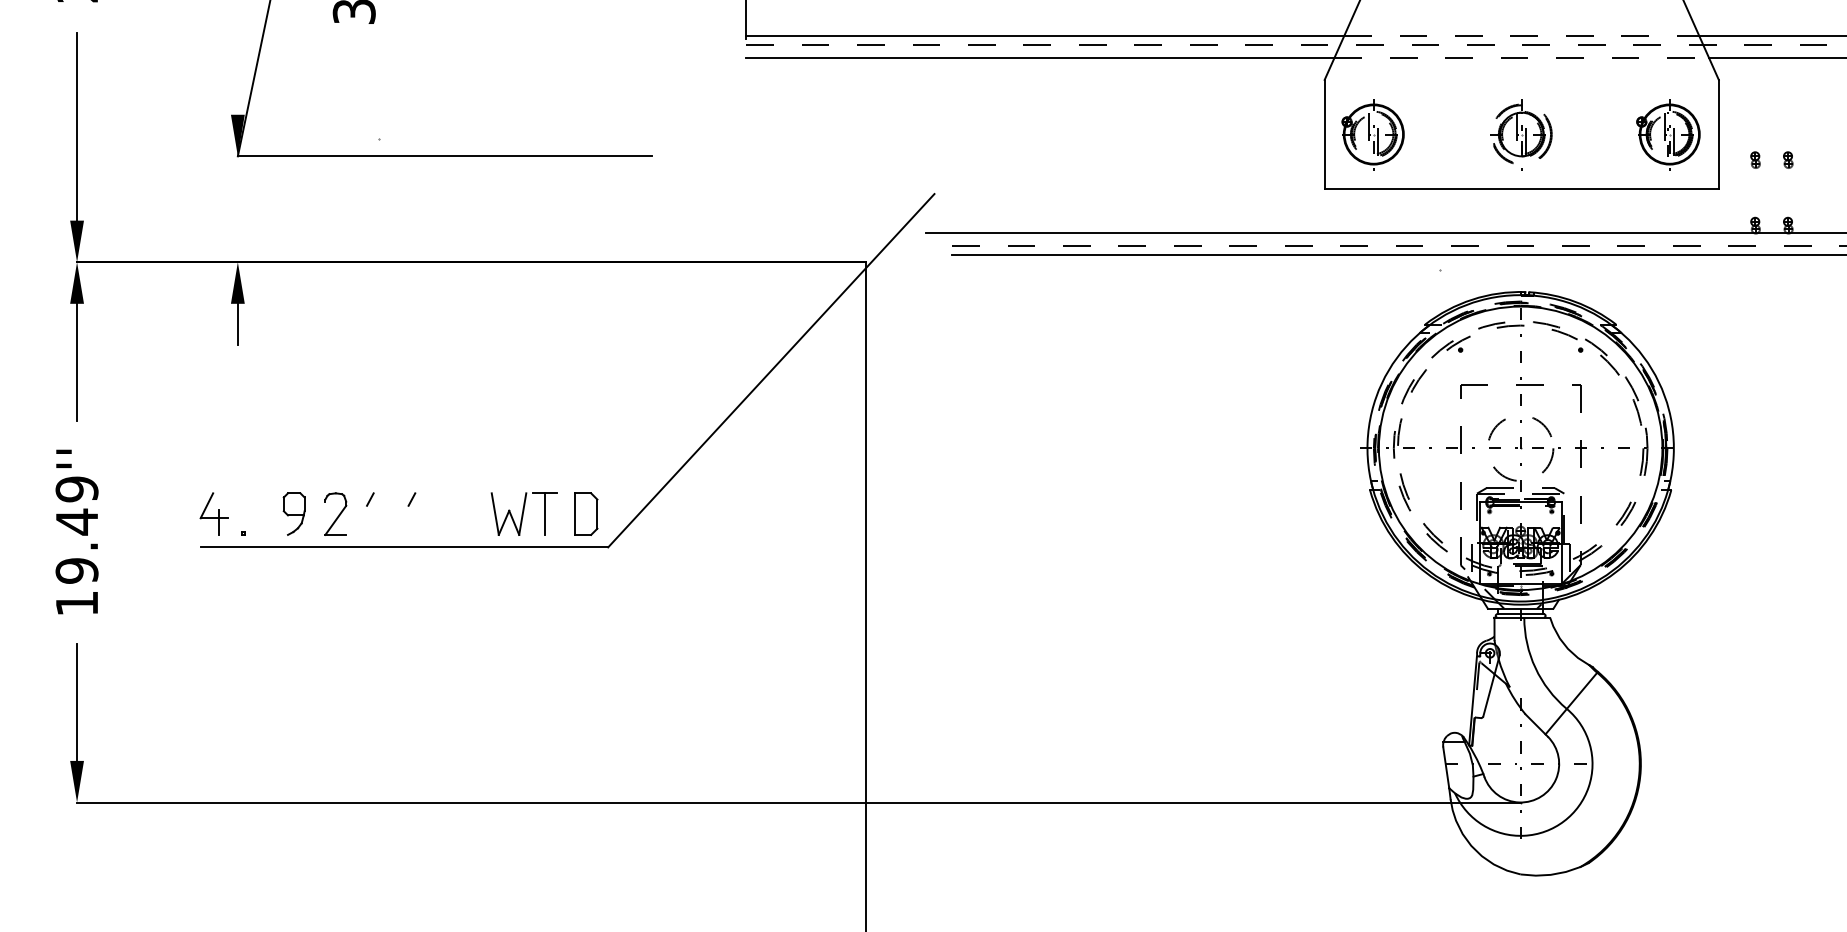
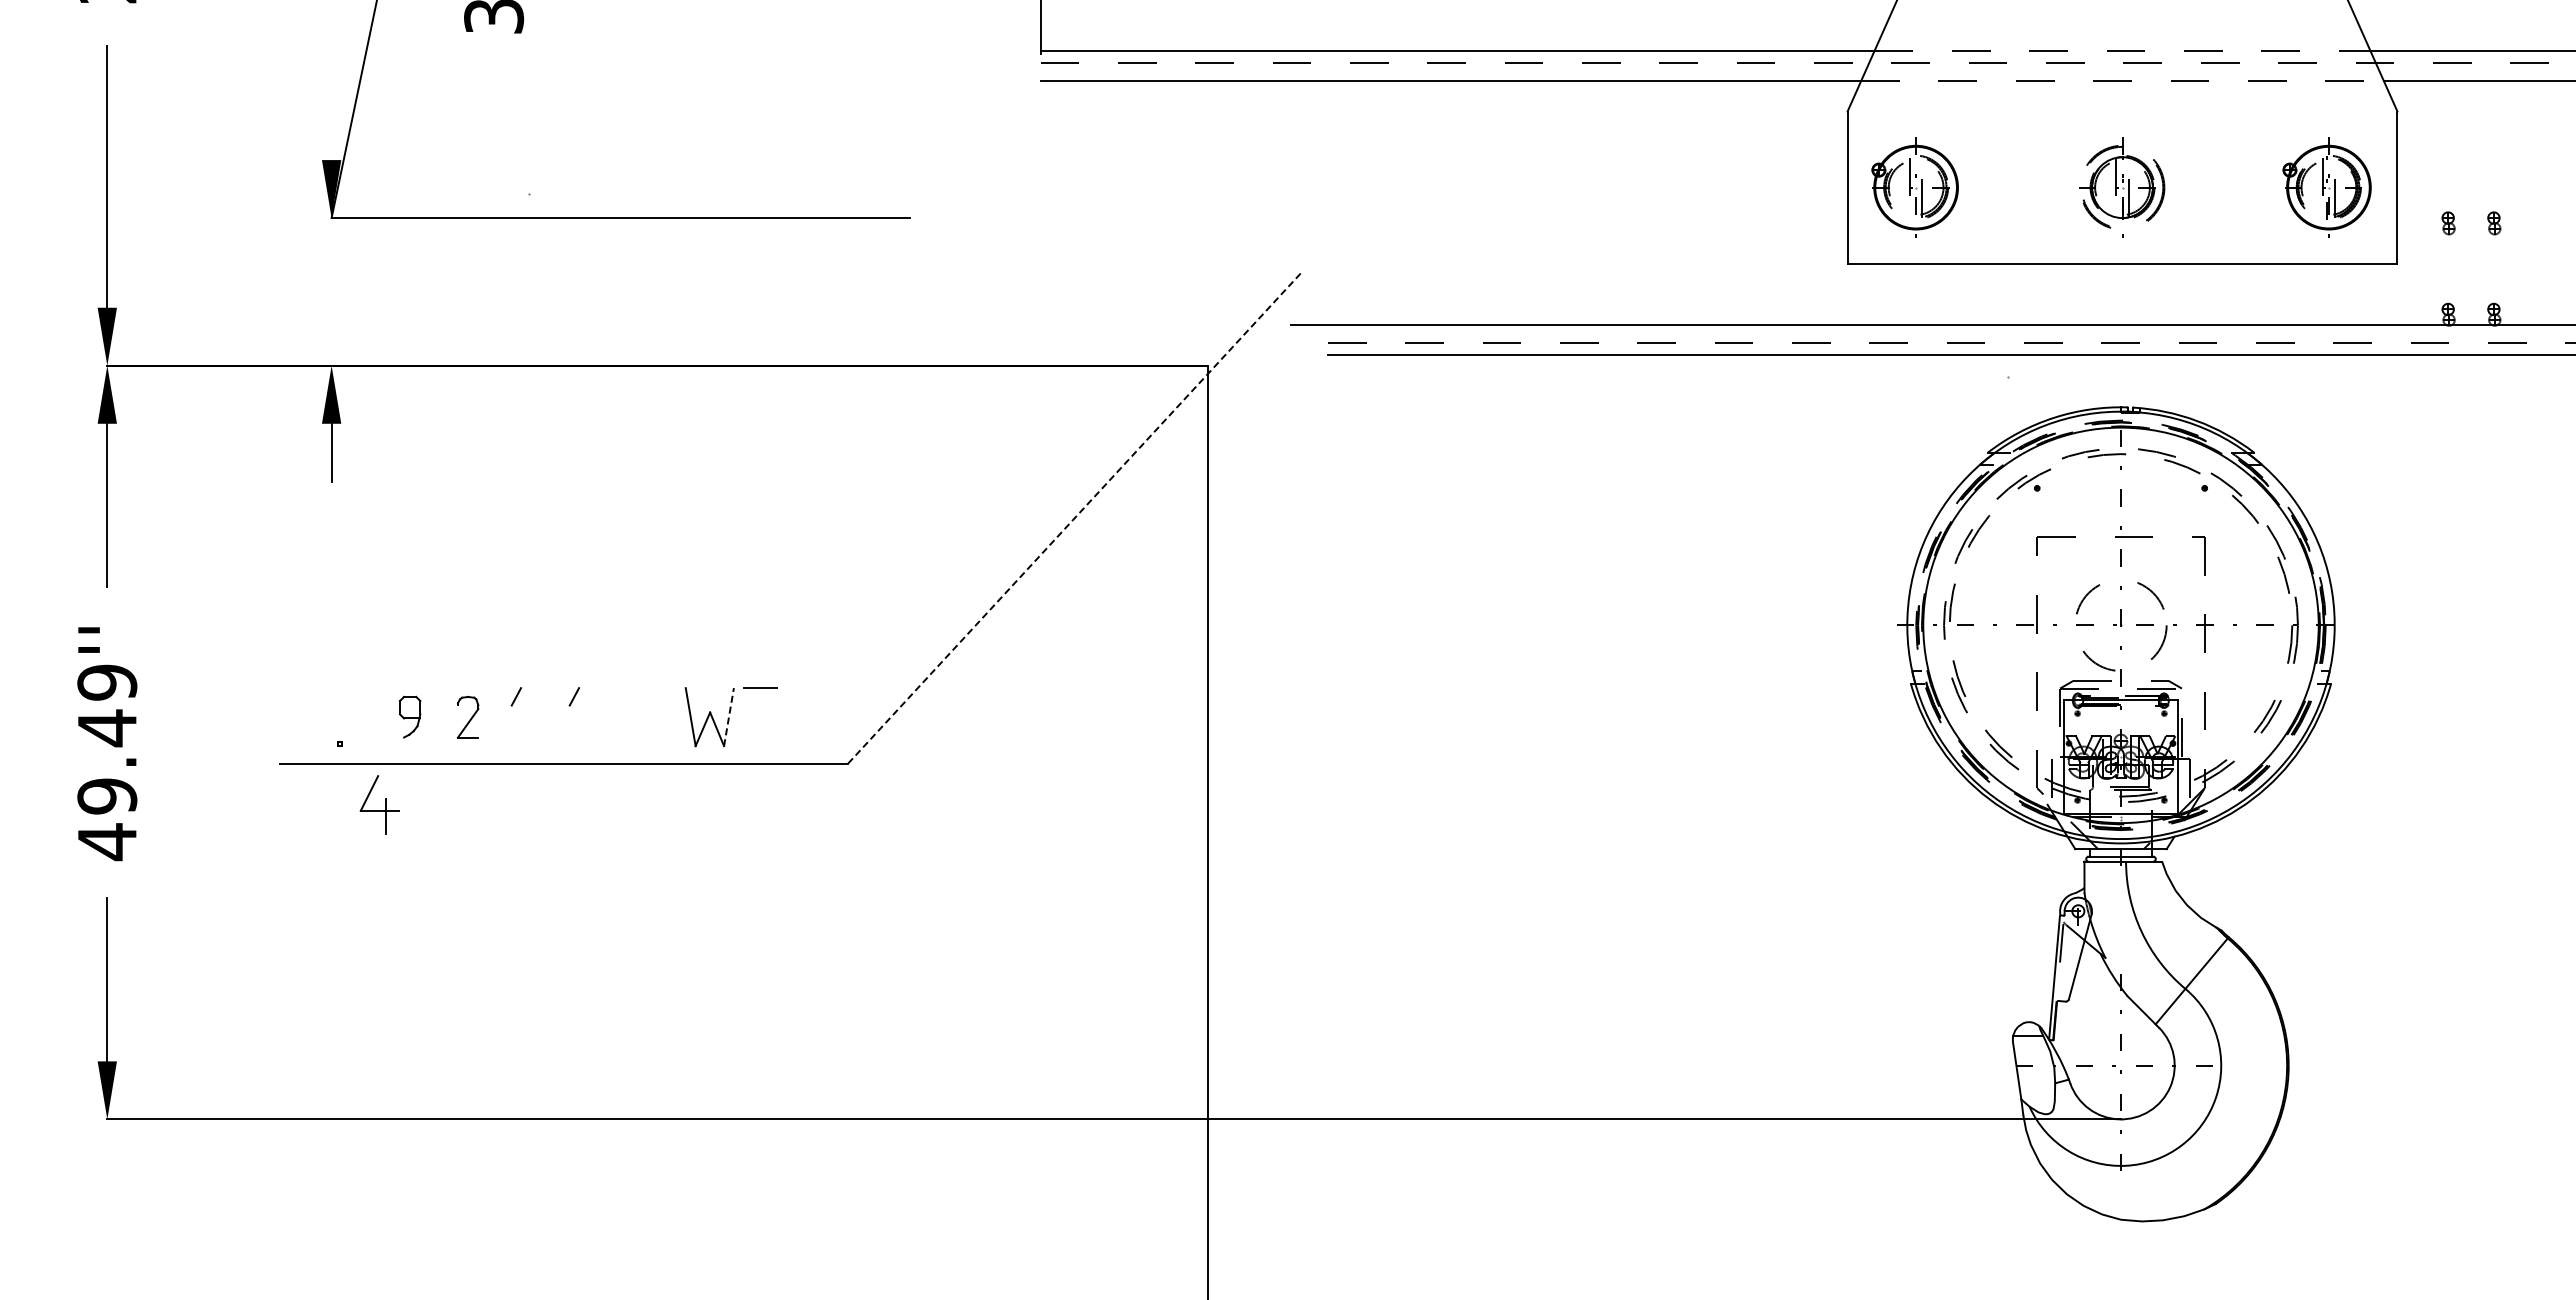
line: (771, 370) -> (1076, 516), solid -> dashed
part: (214, 513) -> (379, 804), moved
line: (523, 513) -> (729, 716), solid -> dashed
part: (293, 514) -> (409, 717), size x0.7
part: (335, 514) -> (467, 717), size x0.7
line: (545, 514) -> (760, 717), removed
part: (586, 514) -> (817, 717), removed
text: (77, 604) -> (107, 842), 19.49'' -> 49.49''

